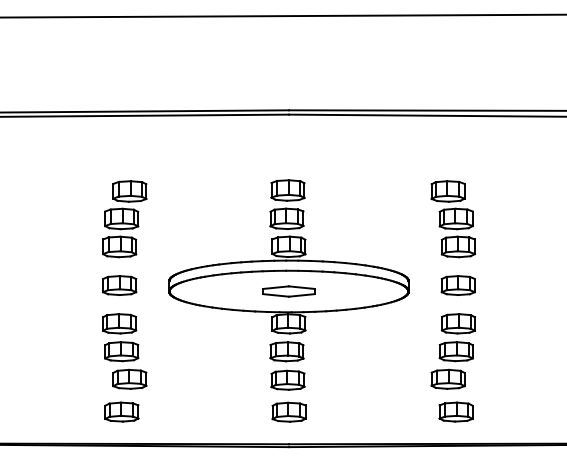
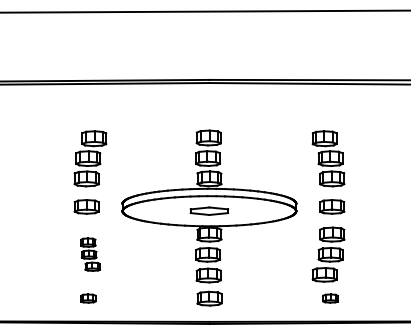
part: (124, 351) -> (90, 254), size x0.6
part: (121, 411) -> (88, 298), size x0.6
part: (455, 411) -> (330, 298), size x0.6

